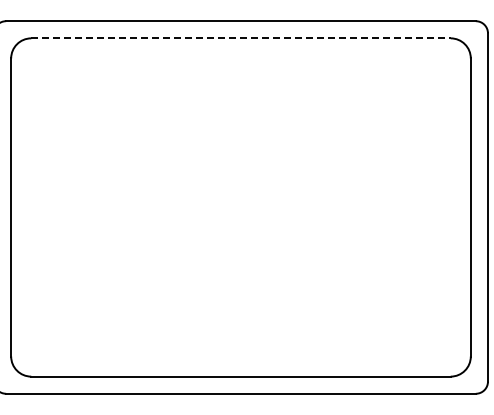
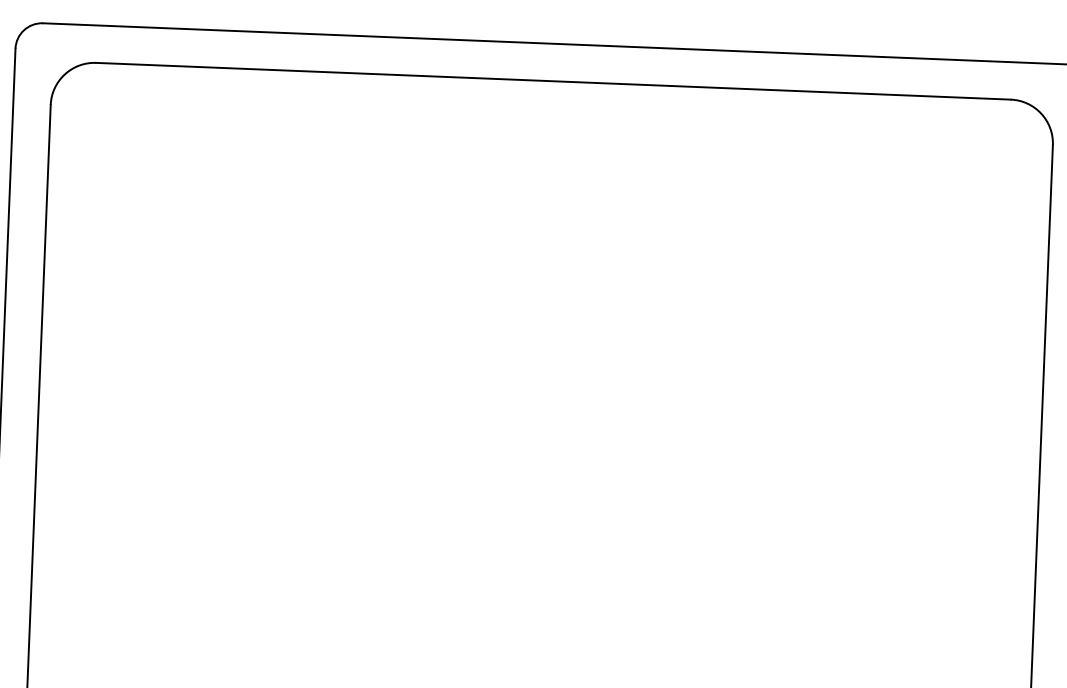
line: (241, 38) -> (554, 81), dashed -> solid

